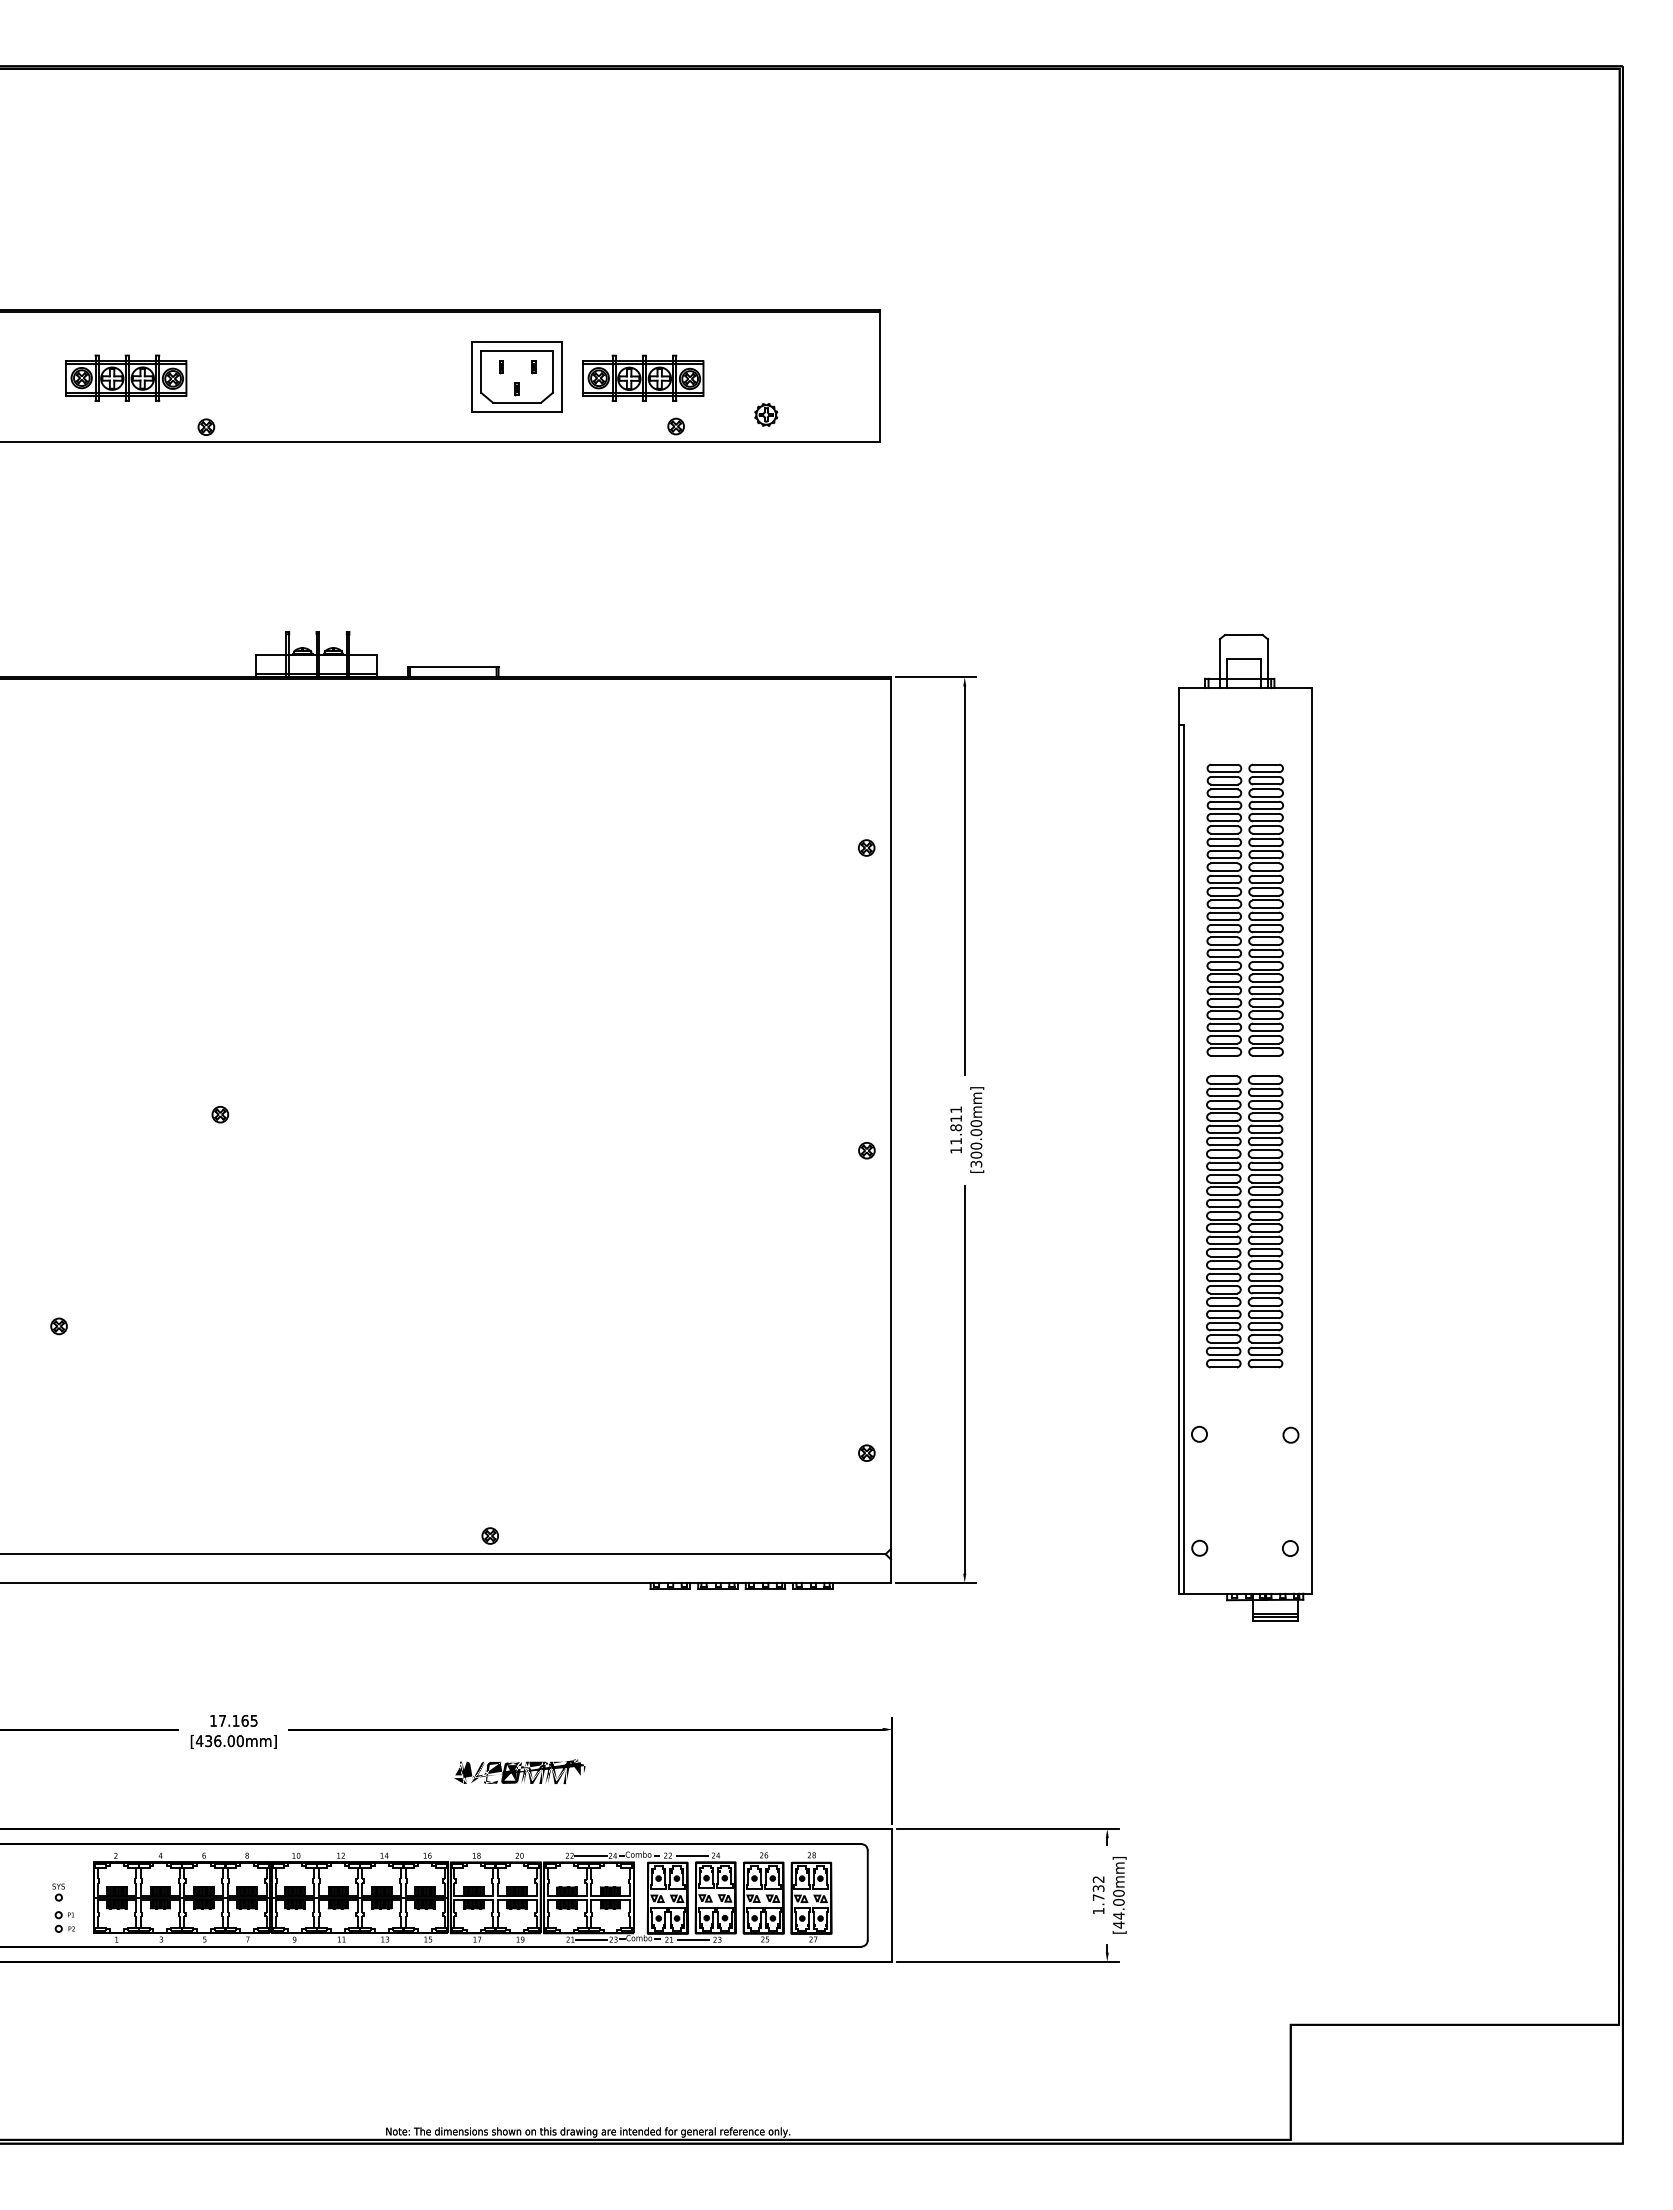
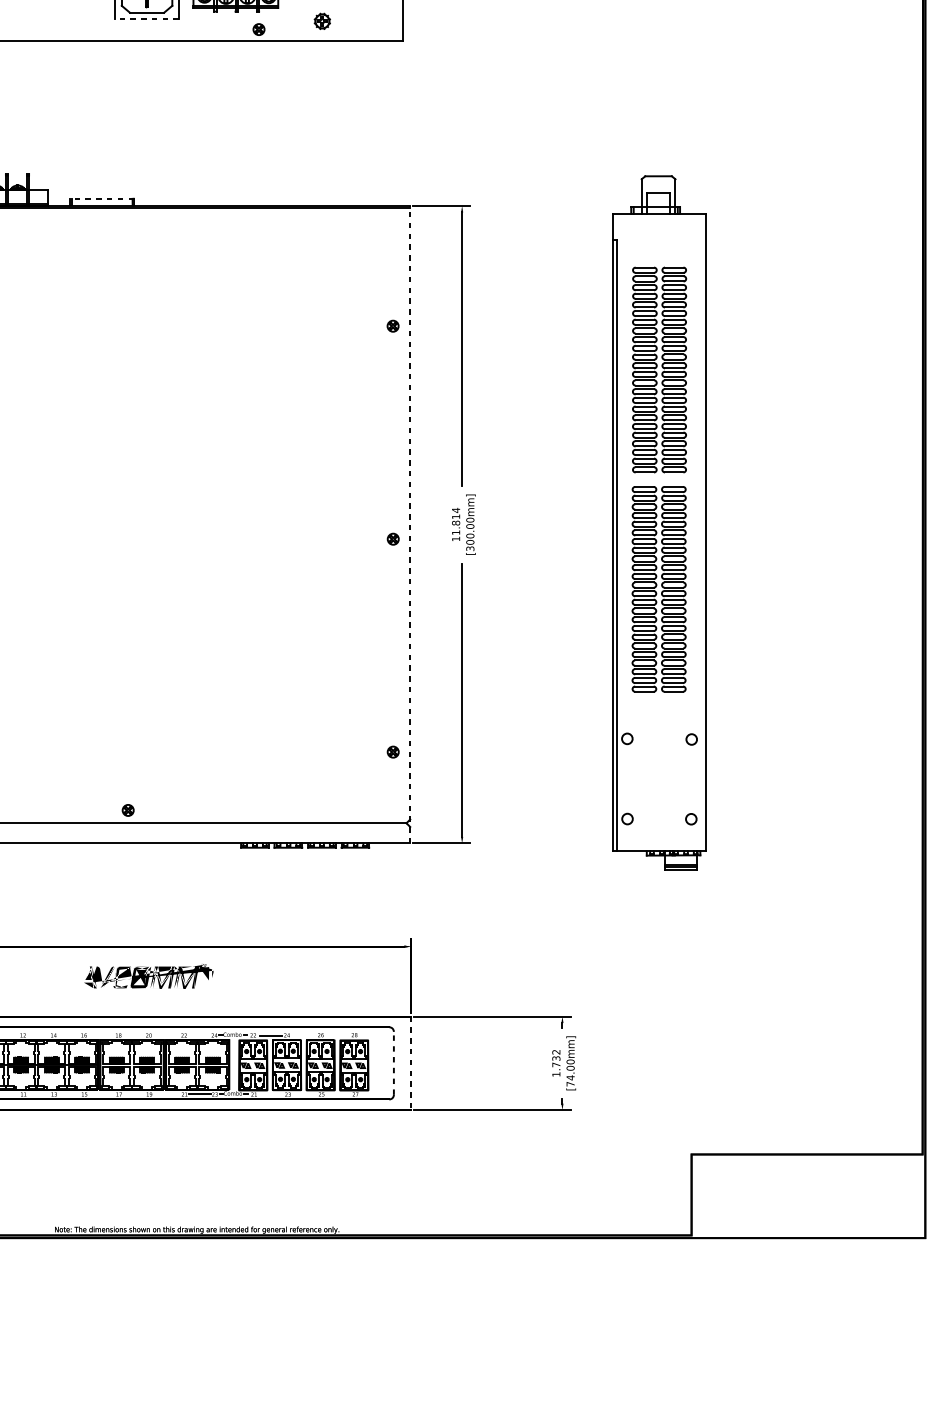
line: (516, 411) -> (146, 19), solid -> dashed
line: (452, 667) -> (101, 199), solid -> dashed
text: (955, 1109) -> (455, 510), 11.811 -> 11.814
line: (891, 1130) -> (410, 525), solid -> dashed
part: (519, 1771) -> (148, 976), size x1.4
line: (590, 1855) -> (198, 1035), removed
line: (867, 1895) -> (393, 1063), solid -> dashed
line: (891, 1895) -> (410, 1063), solid -> dashed
text: (1118, 1924) -> (570, 1083), [44.00mm] -> [74.00mm]
line: (693, 1939) -> (271, 1094), removed

